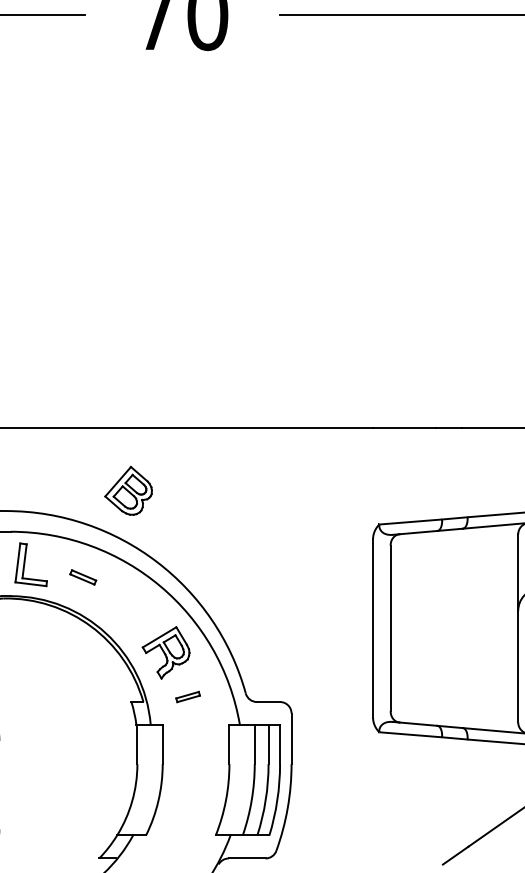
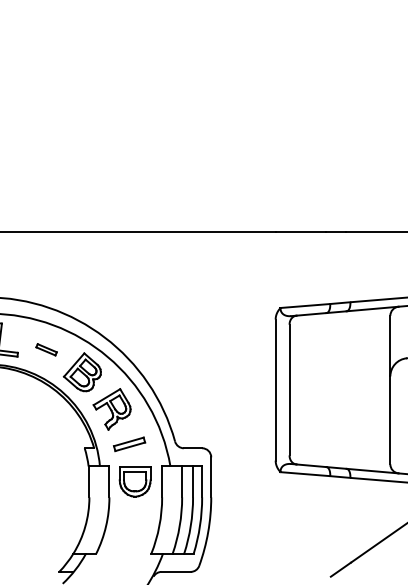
part: (128, 490) -> (82, 371), moved
part: (187, 696) -> (129, 443), size x1.67
part: (194, 744) -> (134, 481), added

